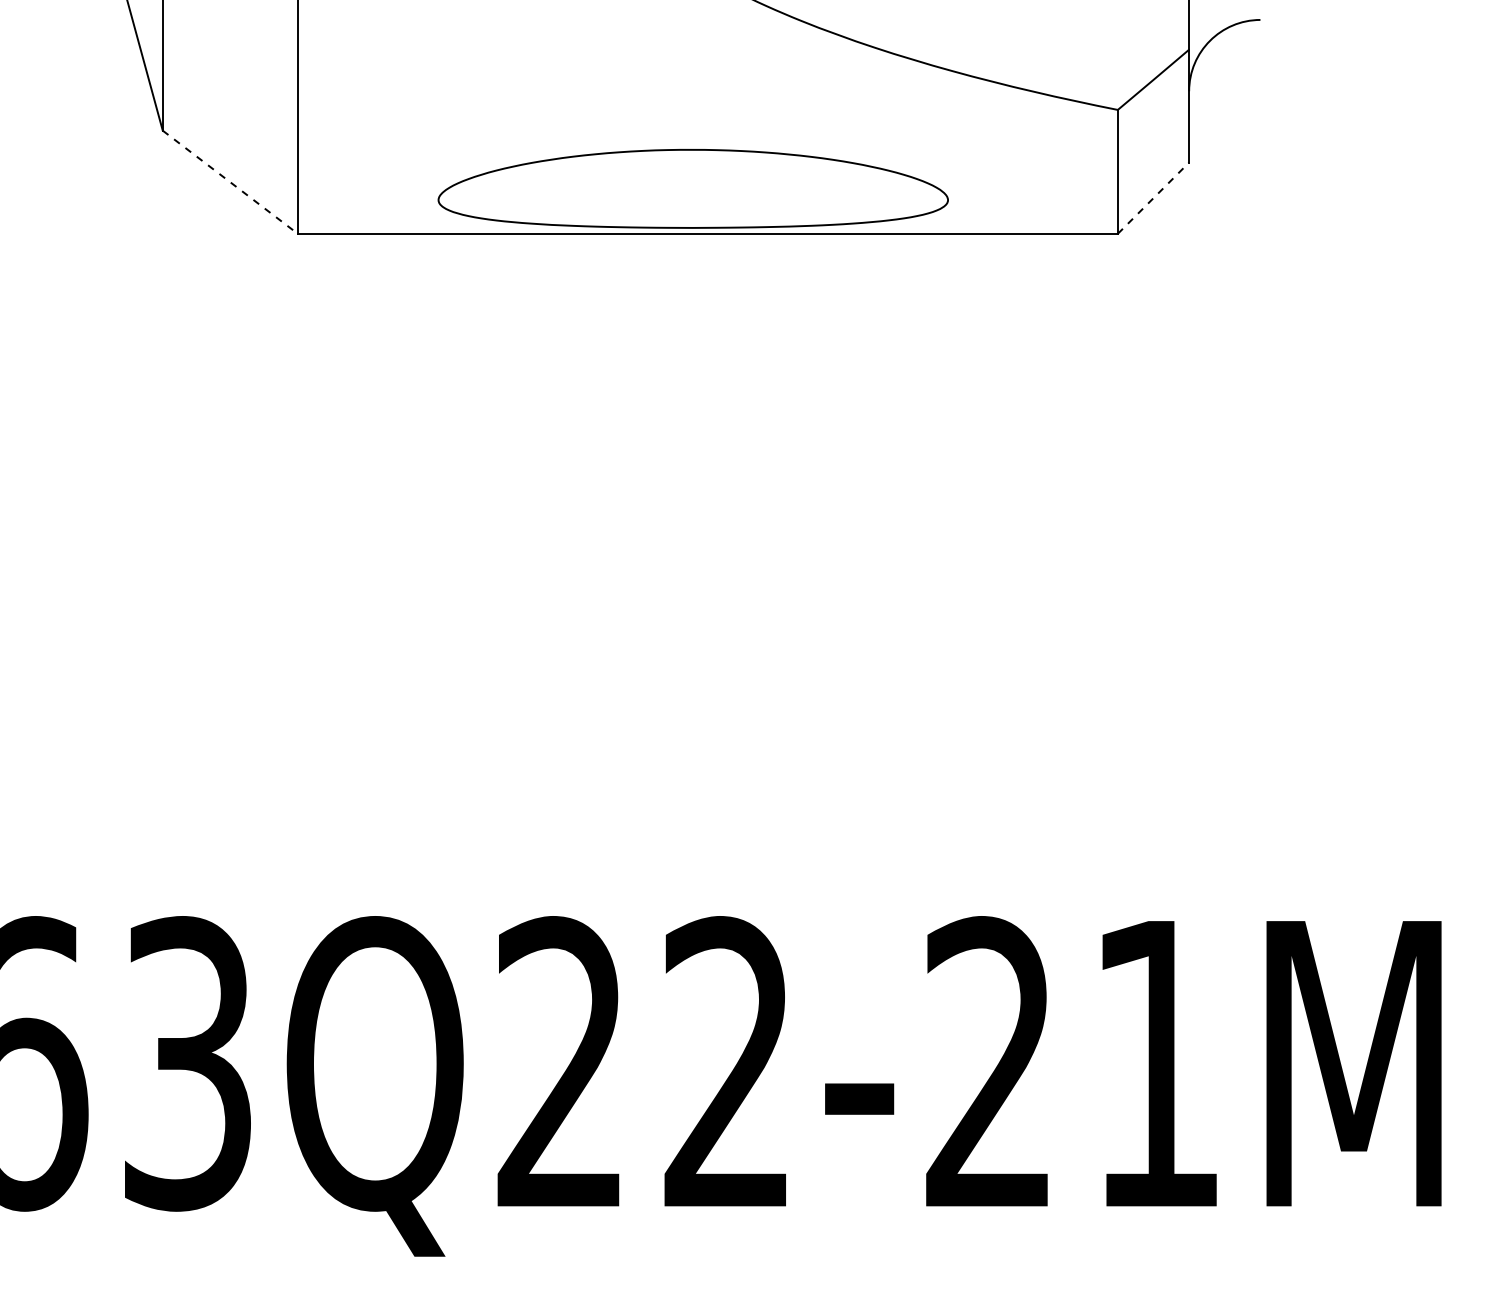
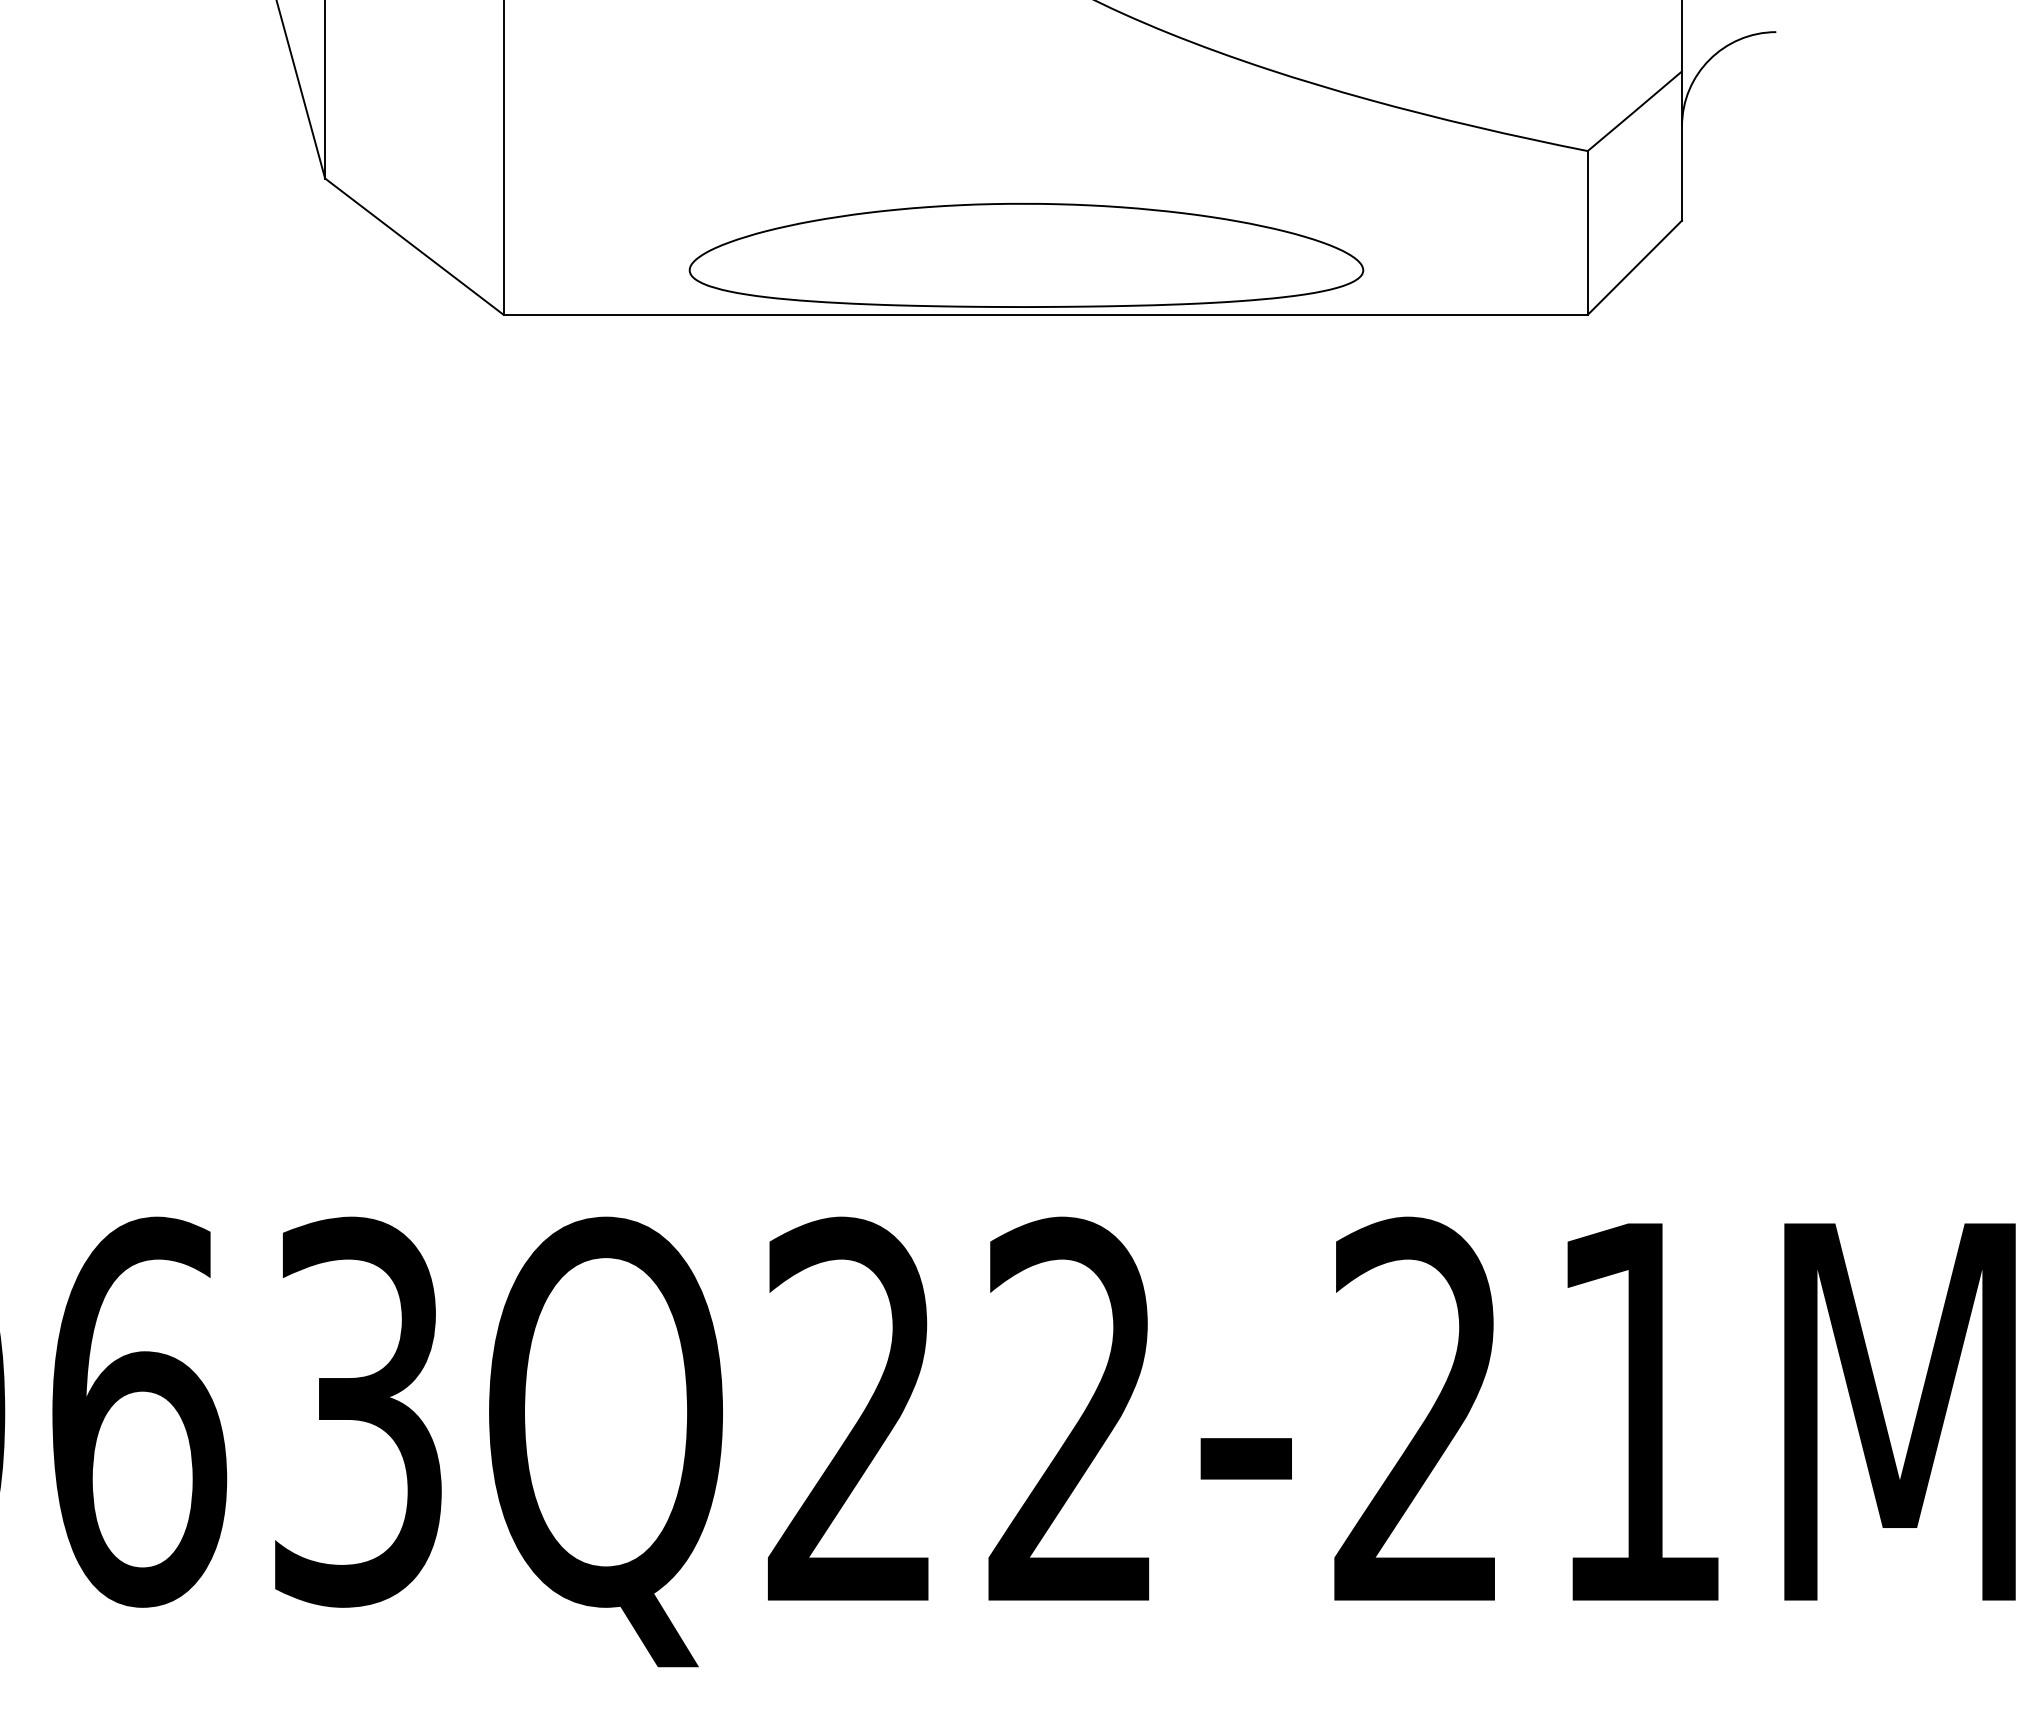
line: (230, 182) -> (414, 247), dashed -> solid
line: (1153, 198) -> (1634, 267), dashed -> solid

